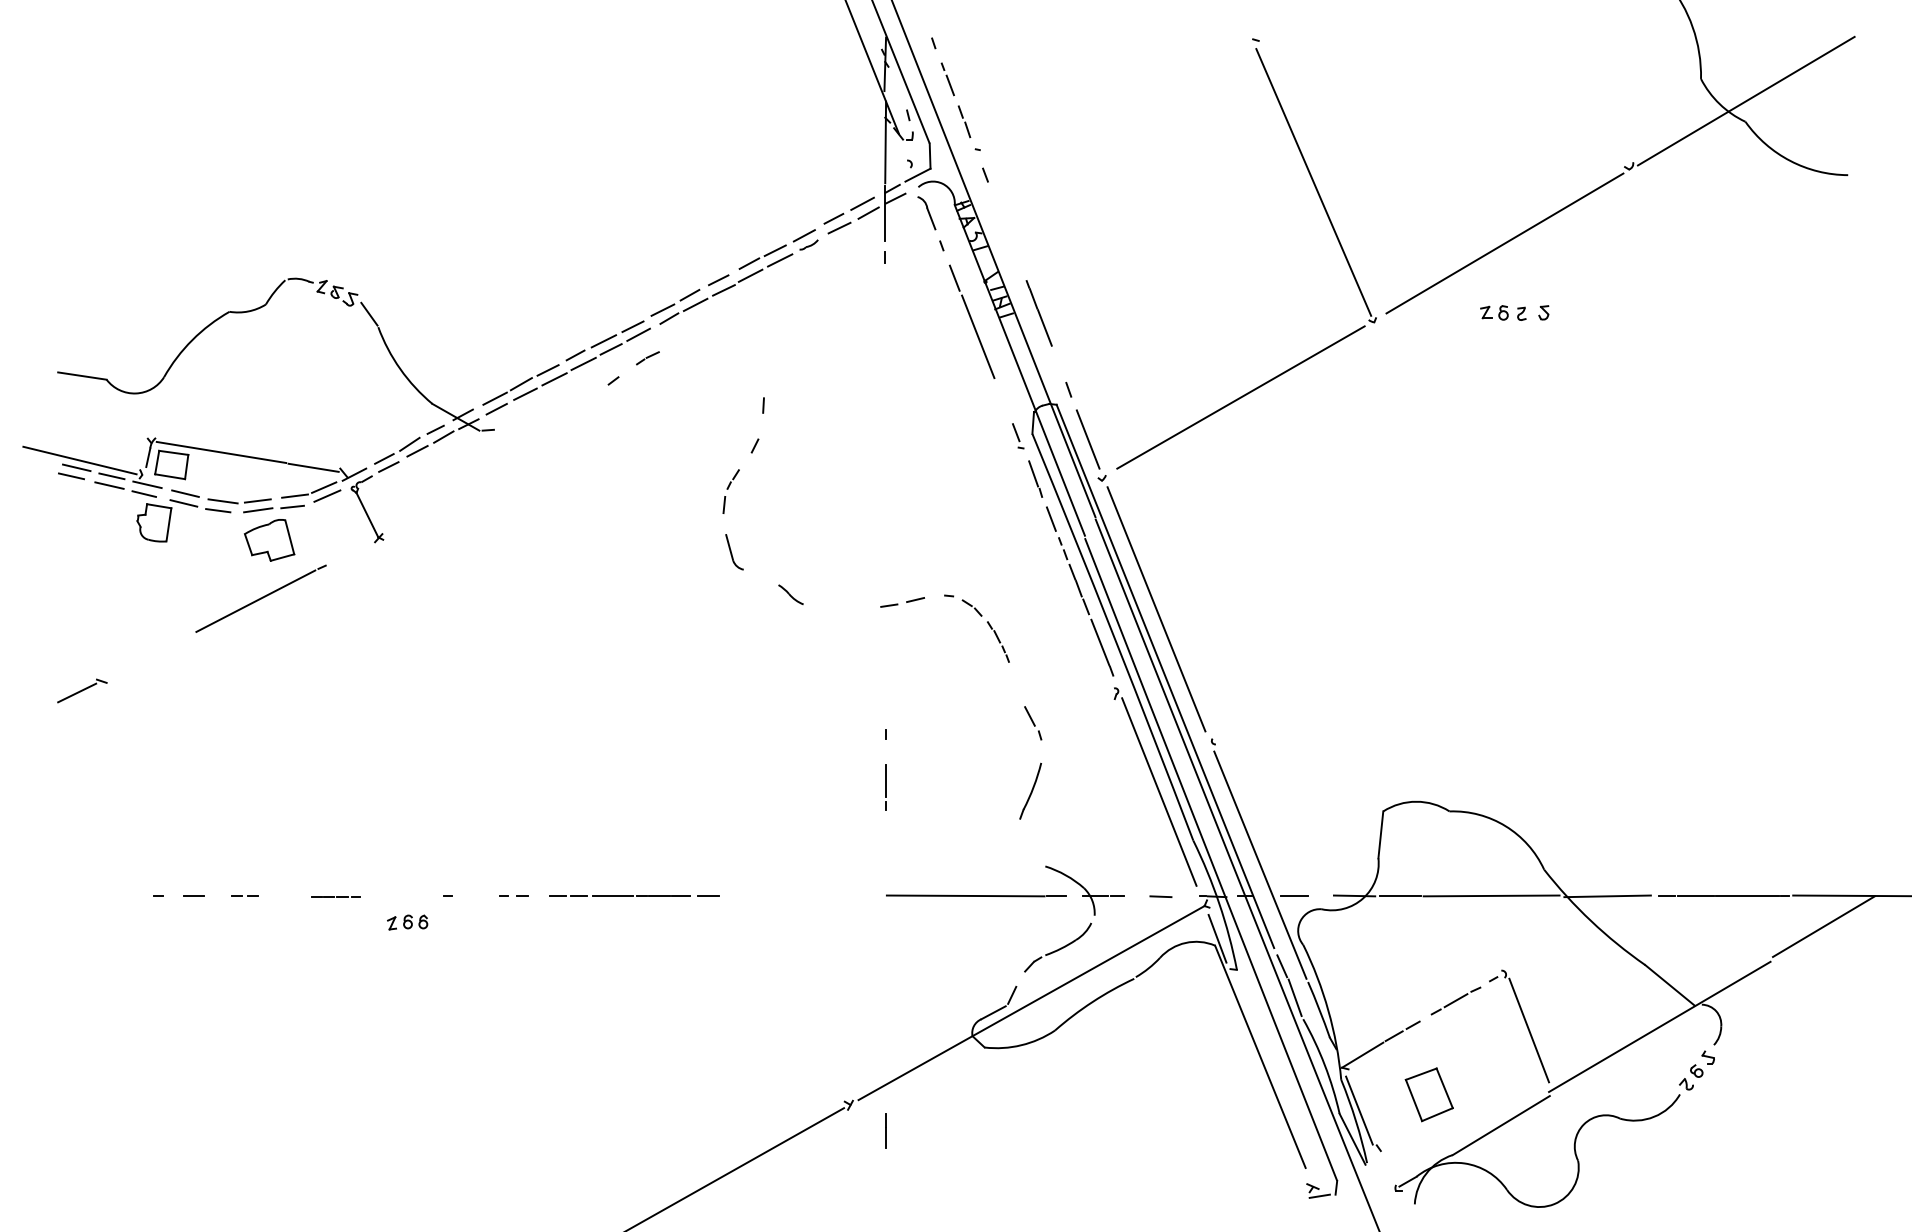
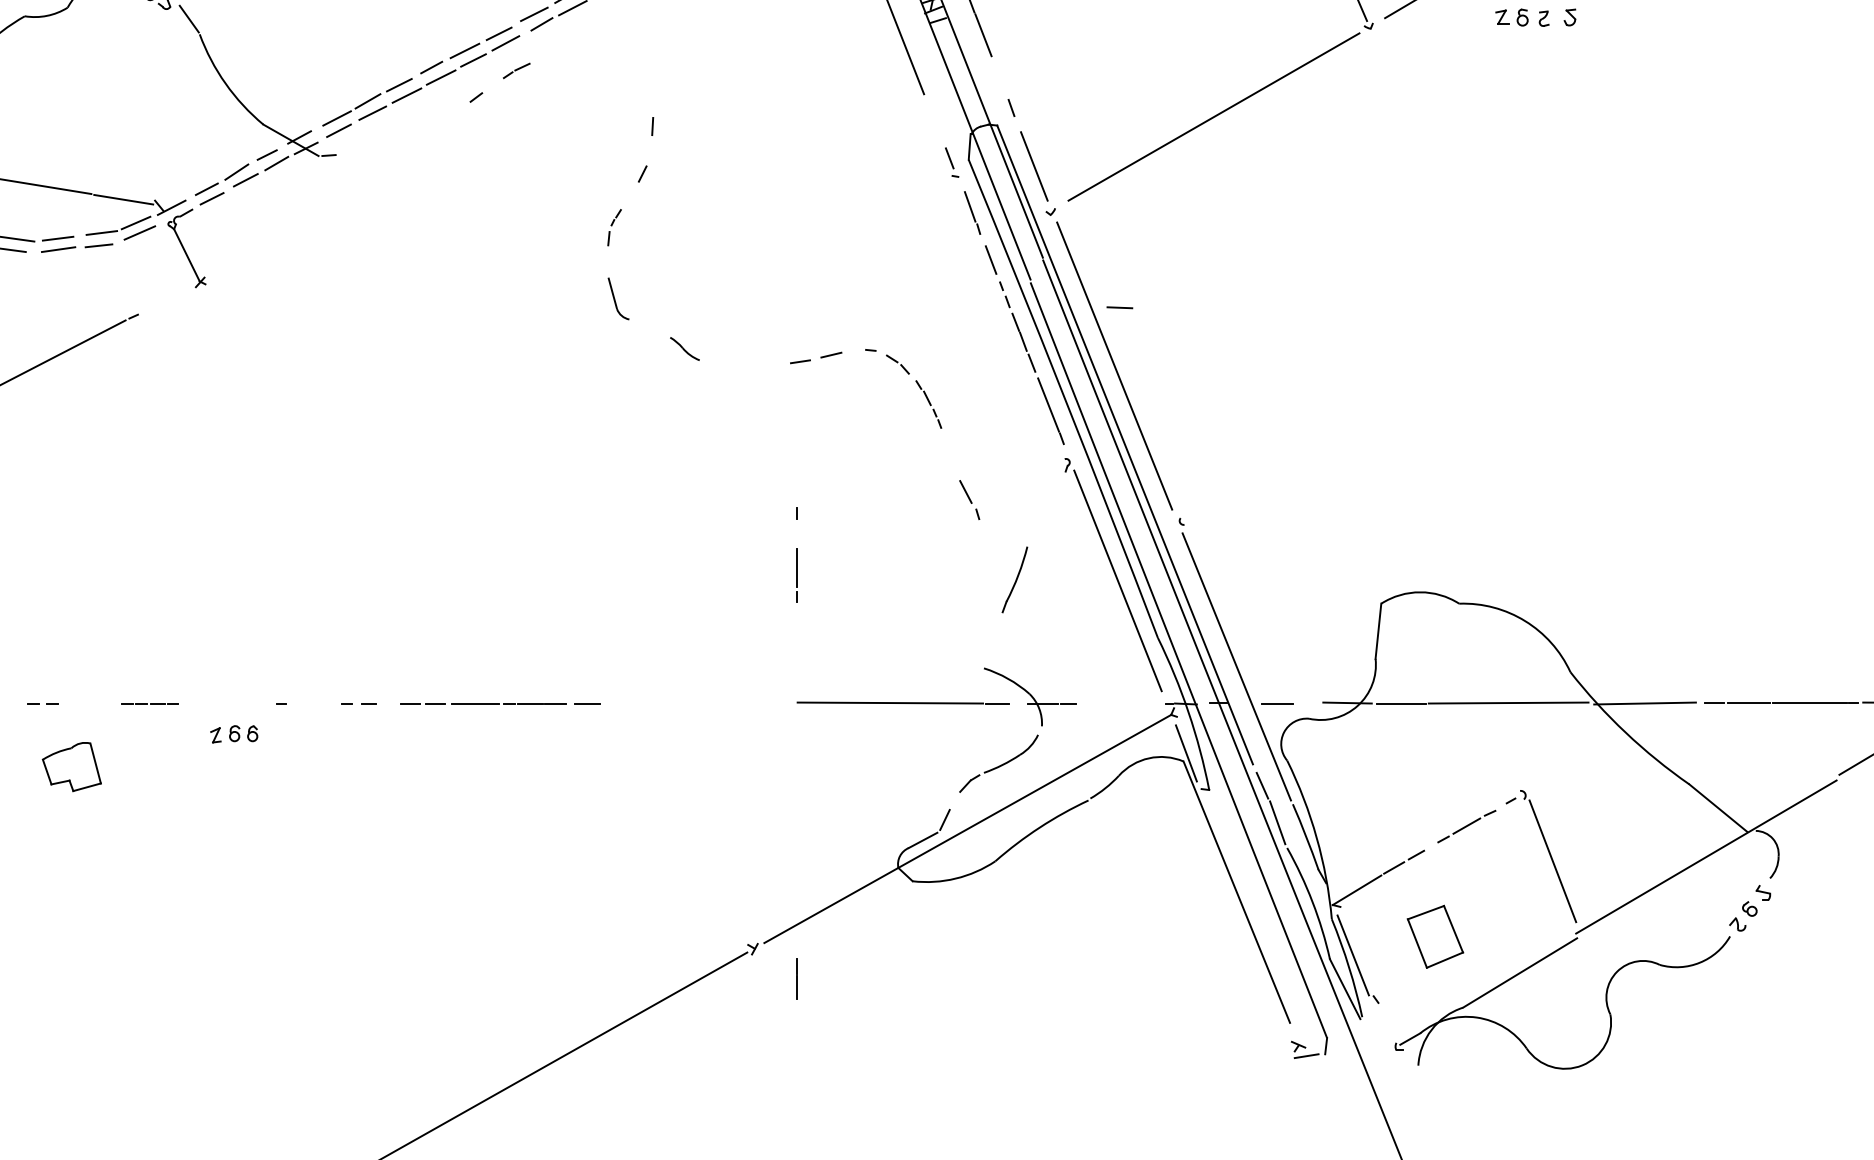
part: (730, 491) -> (613, 227), size x0.7
part: (269, 540) -> (71, 767), moved
part: (1030, 790) -> (1014, 579), moved
line: (1160, 896) -> (1119, 307), moved

